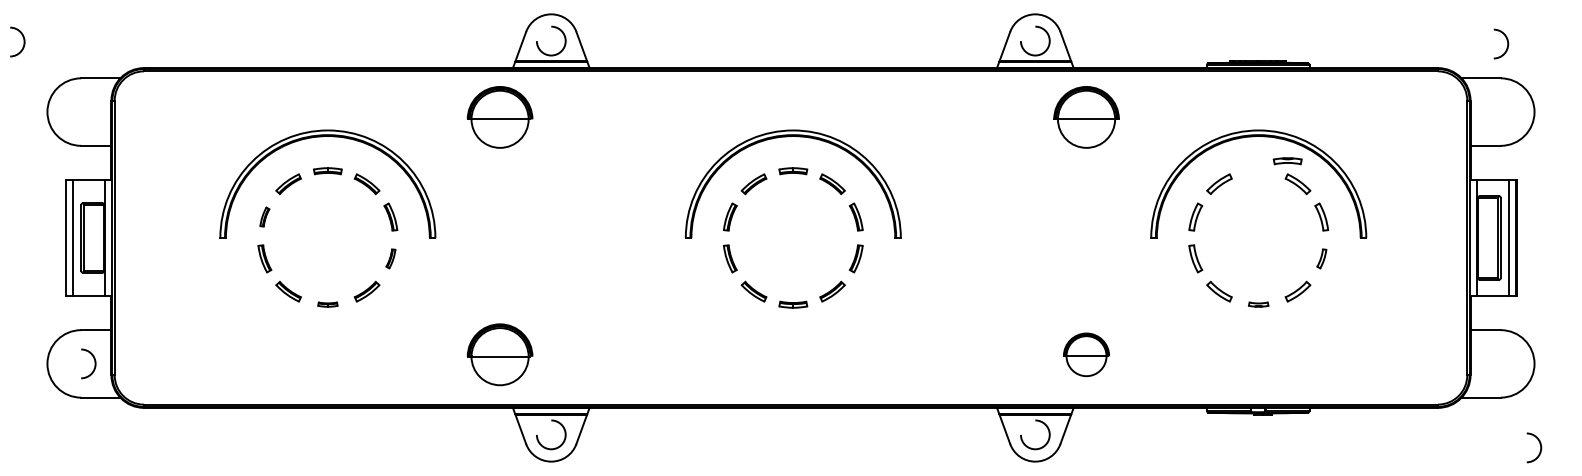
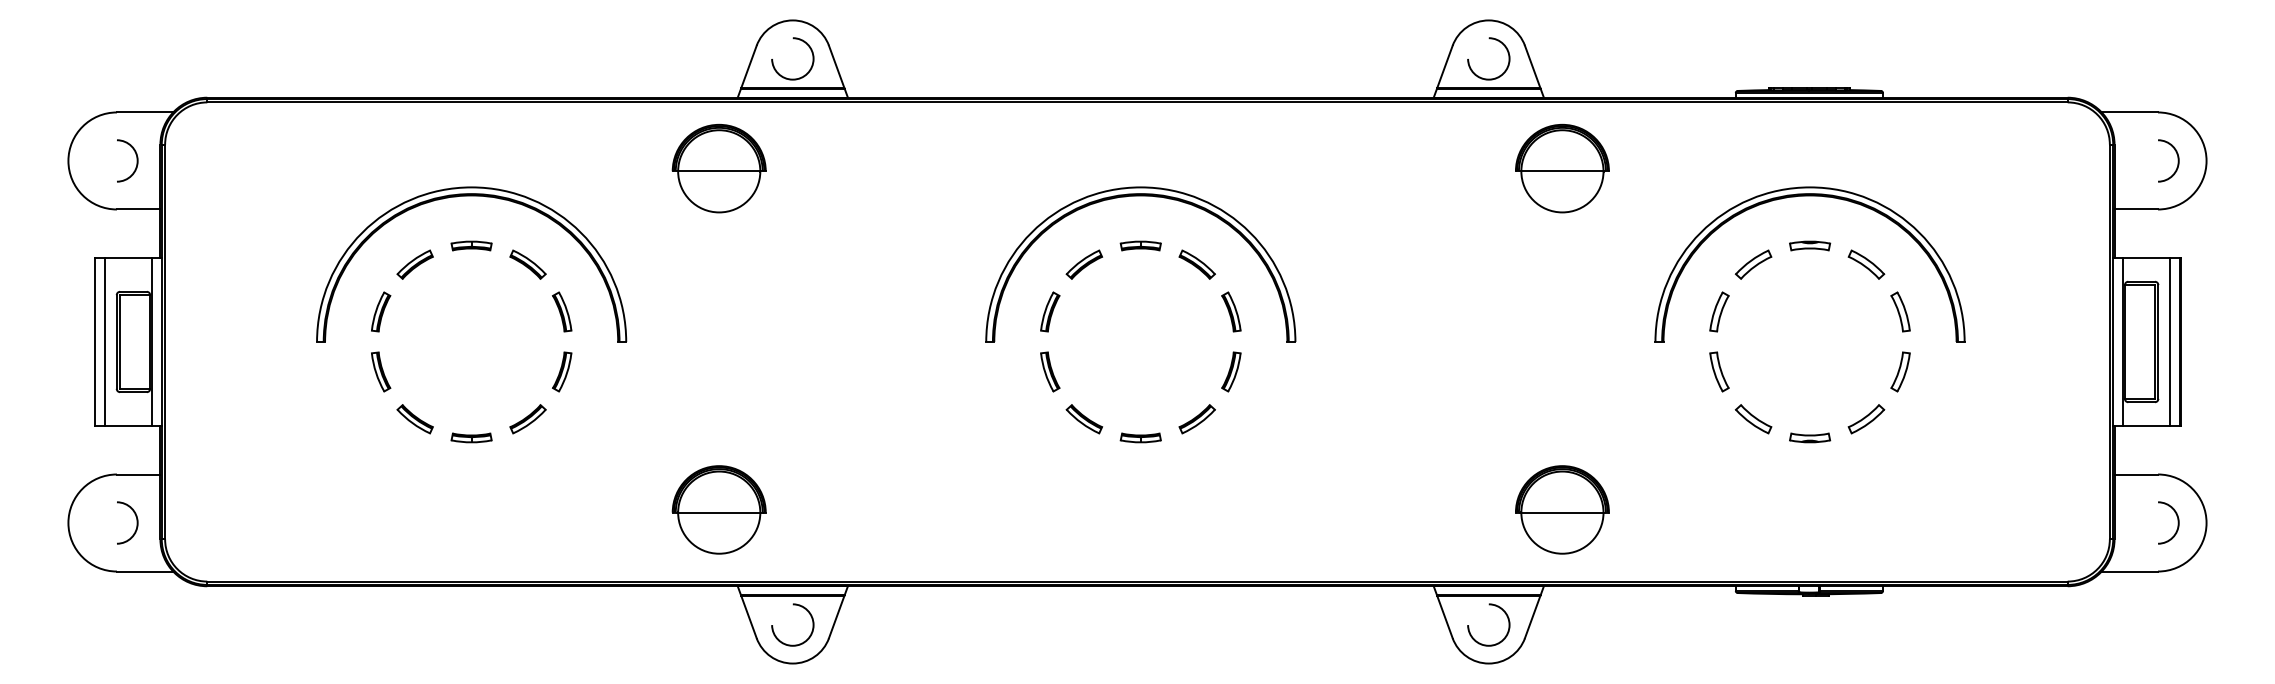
arc: (1506, 40) -> (2176, 155), moved
arc: (23, 41) -> (136, 160), moved
part: (1287, 161) -> (1809, 246), moved
part: (264, 216) -> (380, 311), size x1.43
part: (390, 258) -> (561, 371), size x1.43
part: (1321, 258) -> (1900, 371), size x1.43
part: (327, 304) -> (471, 437), size x1.43
part: (1258, 304) -> (1809, 437), size x1.43
part: (1086, 354) -> (1562, 509), size x1.43
arc: (1539, 444) -> (2176, 518), moved

